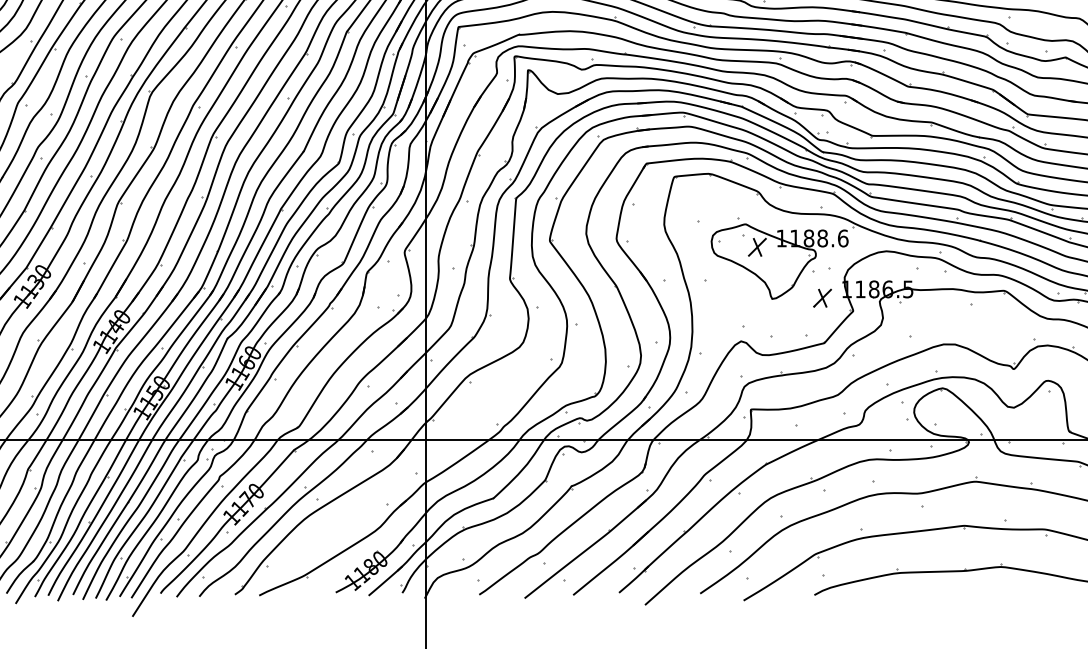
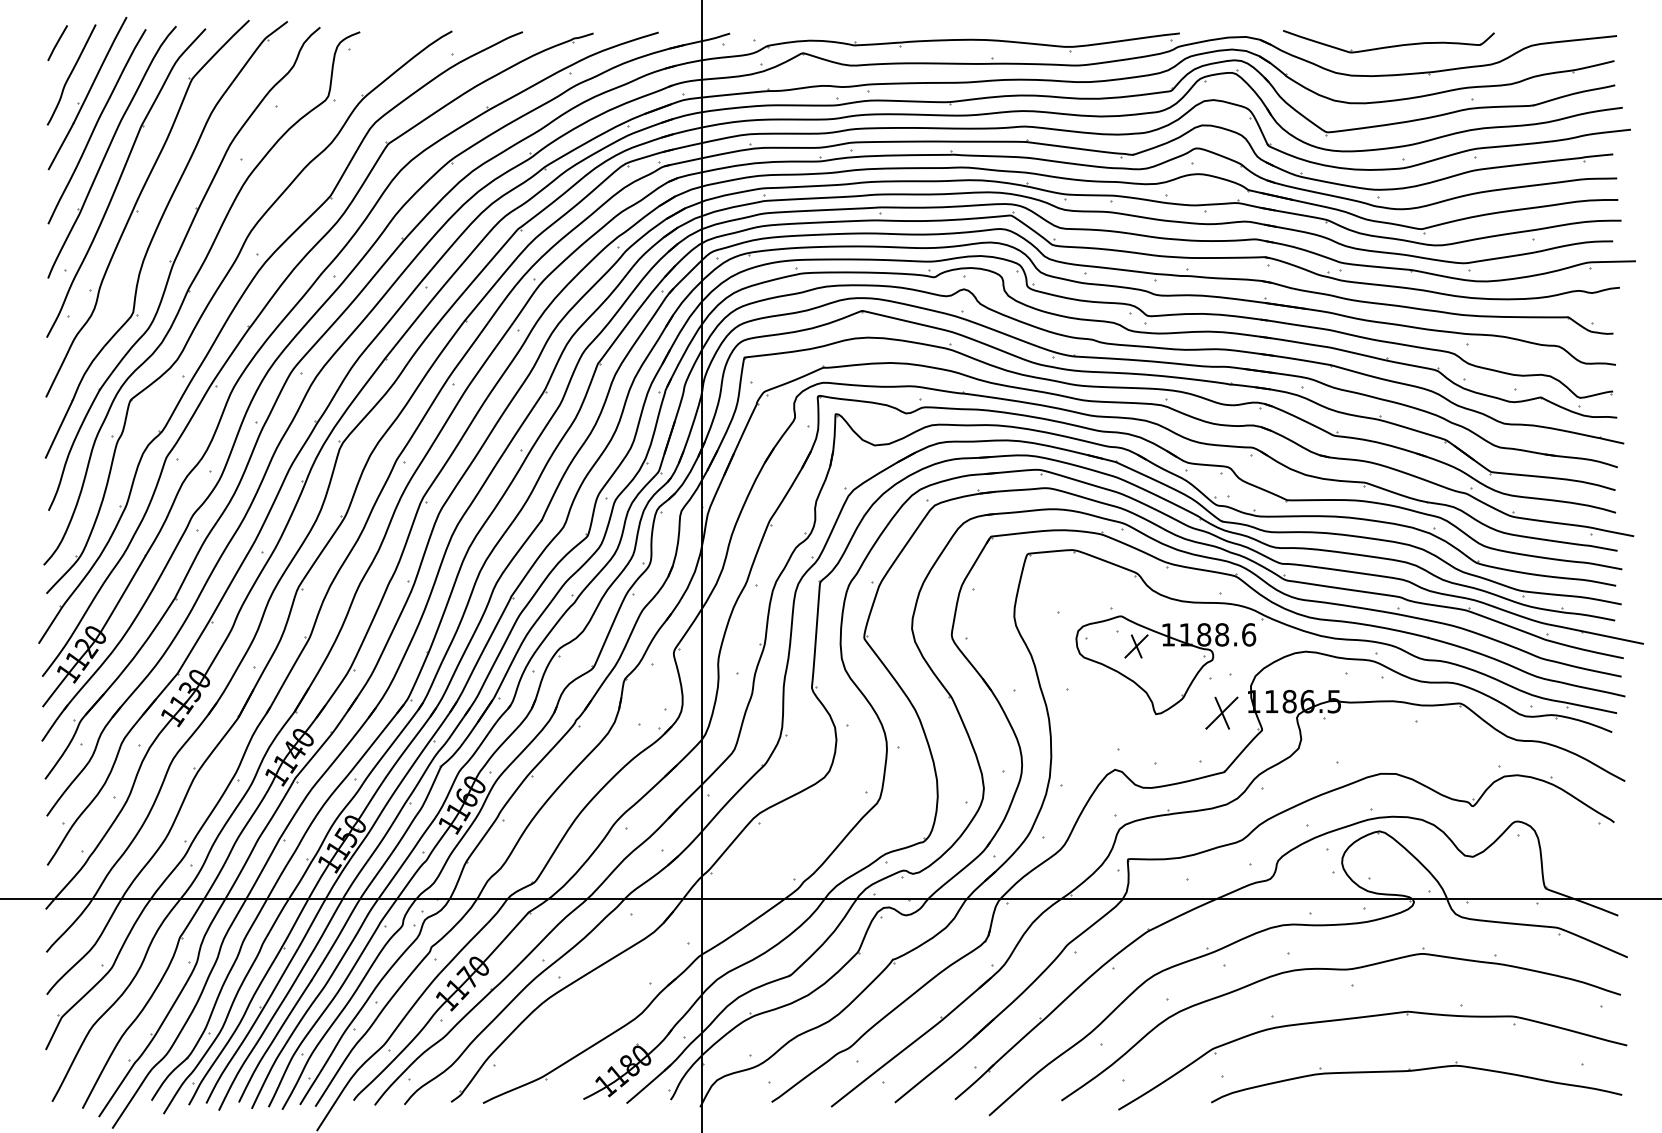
part: (822, 298) -> (1221, 713), size x1.4

